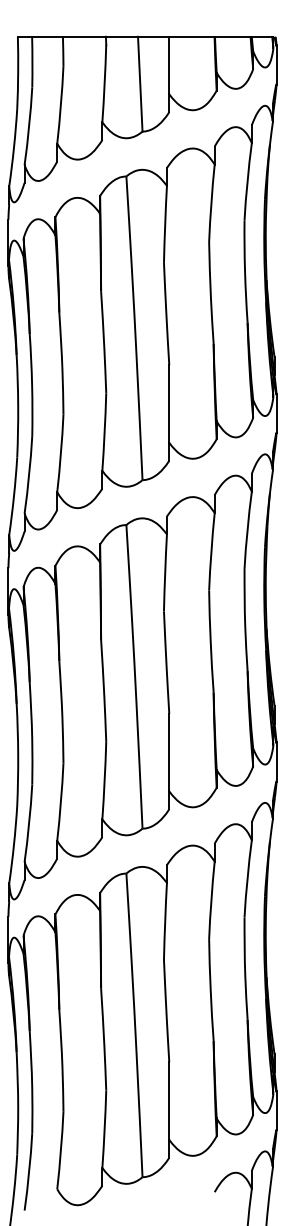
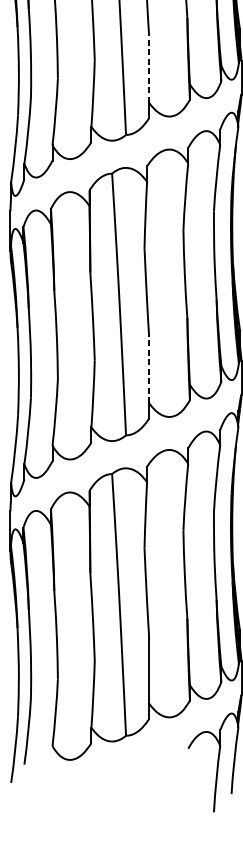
line: (169, 404) -> (149, 69), solid -> dashed
line: (169, 752) -> (149, 369), solid -> dashed

